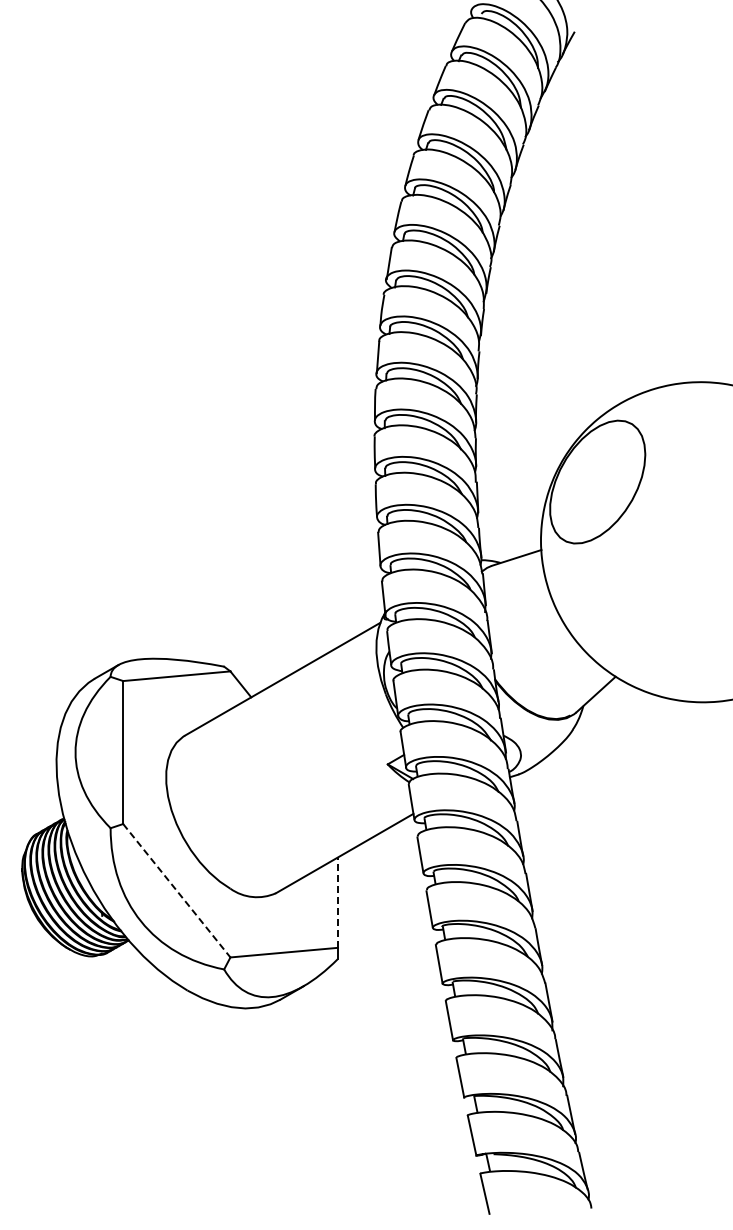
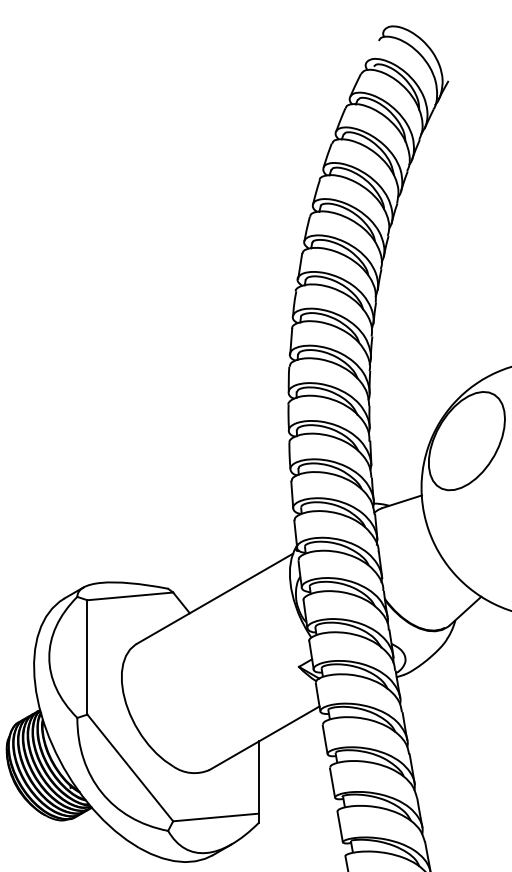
line: (176, 890) -> (130, 767), dashed -> solid
line: (337, 902) -> (258, 777), dashed -> solid

